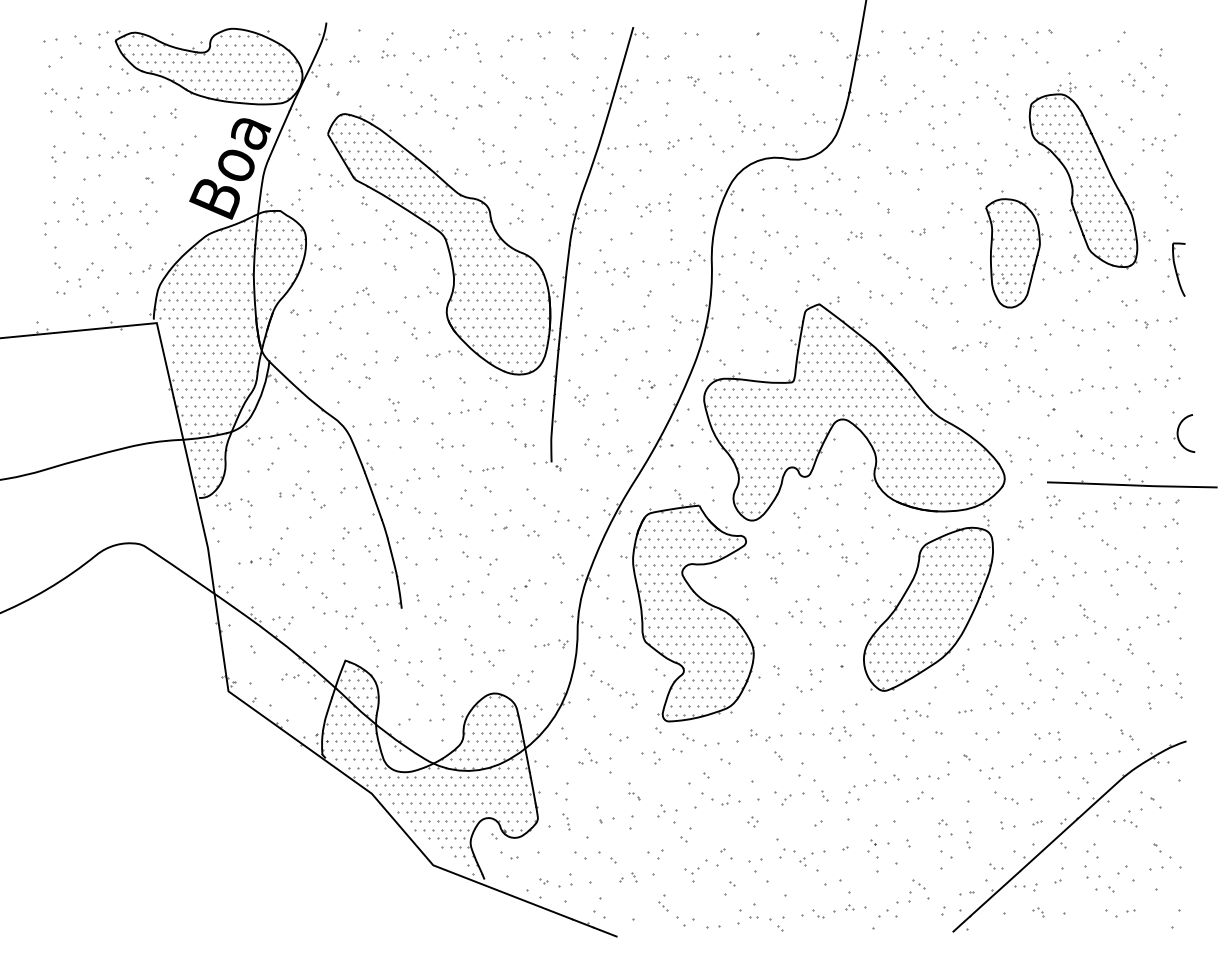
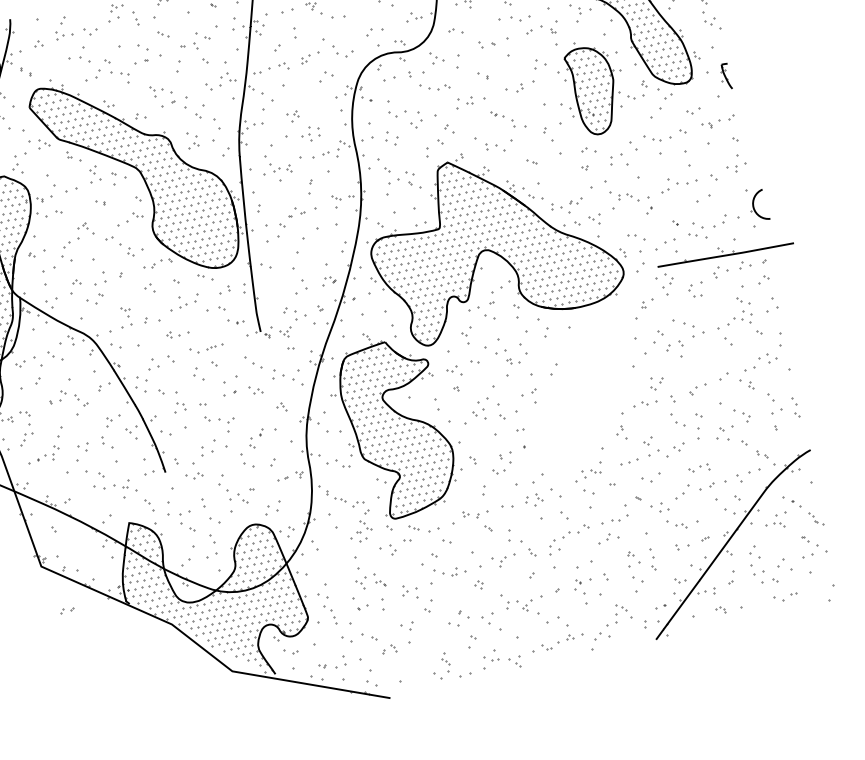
part: (388, 54) -> (64, 34), size x1.6
part: (741, 123) -> (356, 31), removed
part: (664, 202) -> (306, 134), moved
part: (918, 231) -> (514, 88), size x1.6
part: (771, 233) -> (398, 114), size x1.6
part: (854, 235) -> (464, 102), size x1.6
part: (1176, 269) -> (725, 76), size x0.6
part: (934, 295) -> (537, 136), removed
part: (960, 347) -> (575, 201), moved
part: (646, 384) -> (328, 280), moved
part: (581, 400) -> (285, 332), moved
part: (1053, 500) -> (665, 280), size x1.6
part: (1108, 544) -> (742, 300), moved
part: (928, 603) -> (583, 382), removed
part: (1087, 613) -> (816, 519), moved
part: (288, 623) -> (23, 440), moved
part: (468, 646) -> (224, 491), size x1.4
part: (290, 676) -> (67, 610), moved
part: (965, 711) -> (630, 462), size x1.6
part: (587, 756) -> (363, 526), moved
part: (566, 821) -> (331, 614), size x1.6
part: (691, 874) -> (361, 583), moved
part: (663, 902) -> (445, 658), moved

